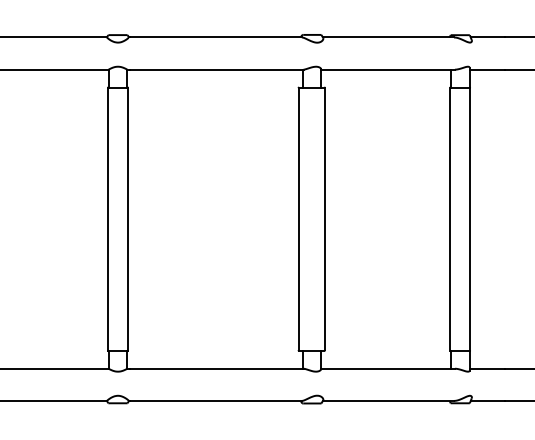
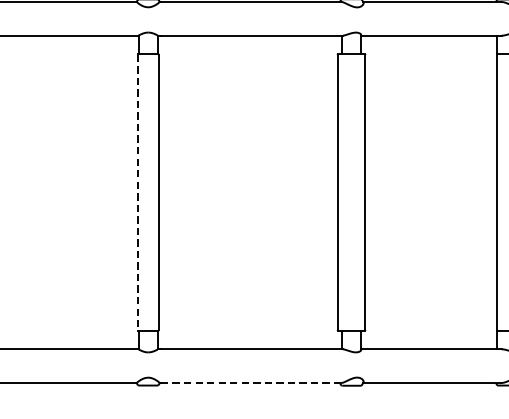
line: (108, 219) -> (138, 192), solid -> dashed
line: (215, 400) -> (250, 382), solid -> dashed

